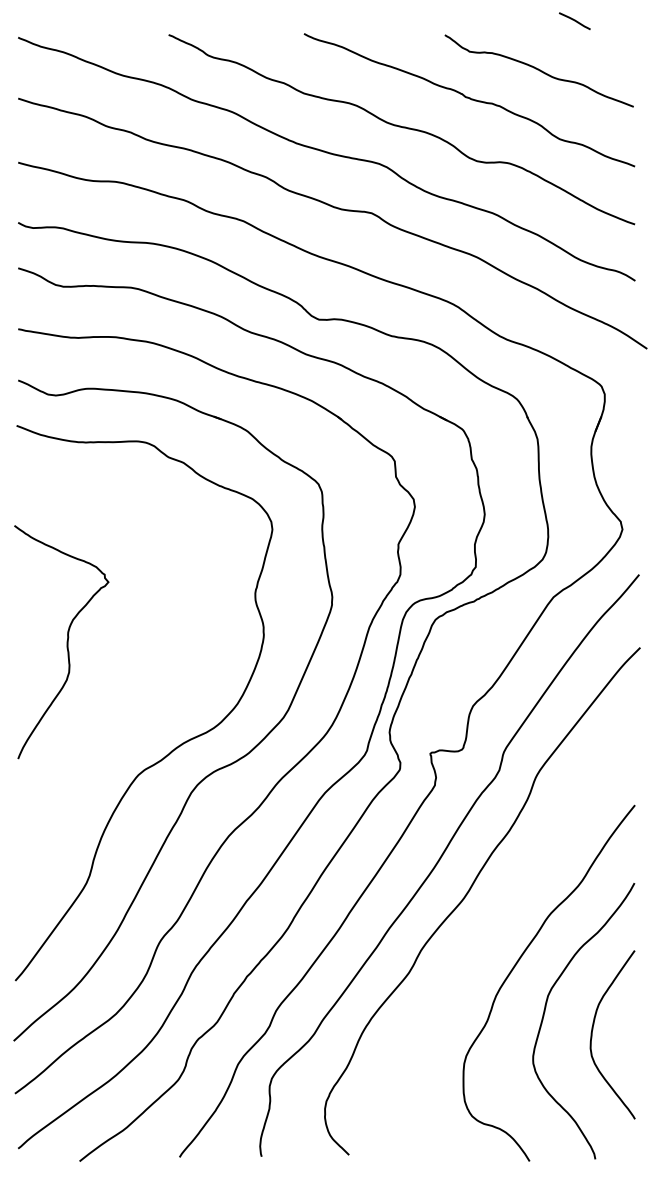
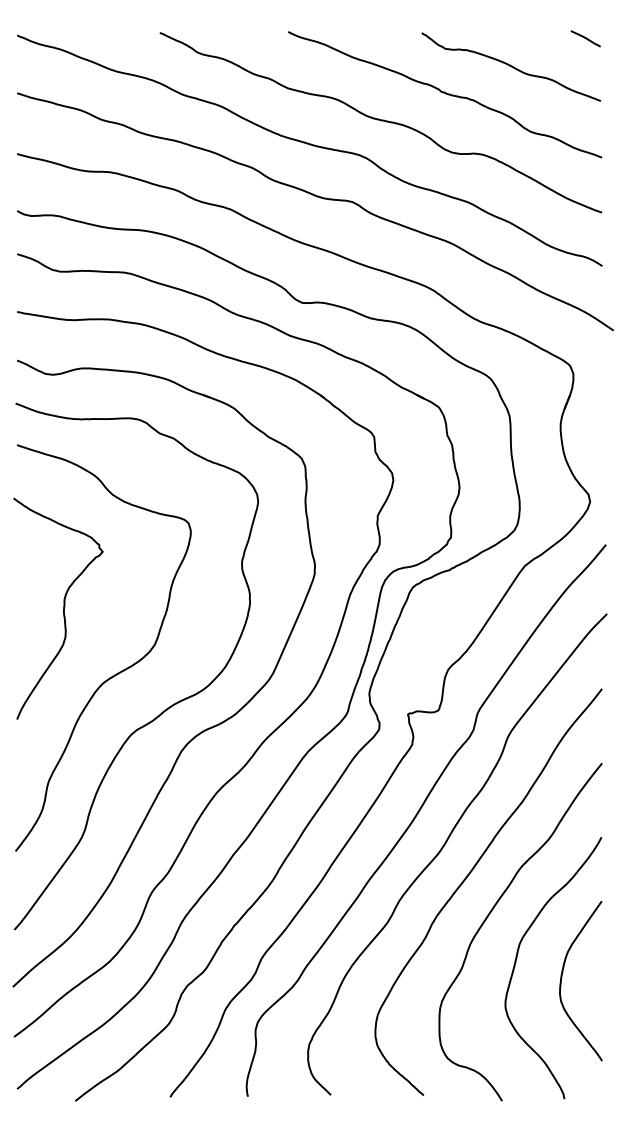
line: (574, 20) -> (585, 38), moved
curve: (122, 710) -> (116, 673), added
curve: (494, 924) -> (468, 876), added

